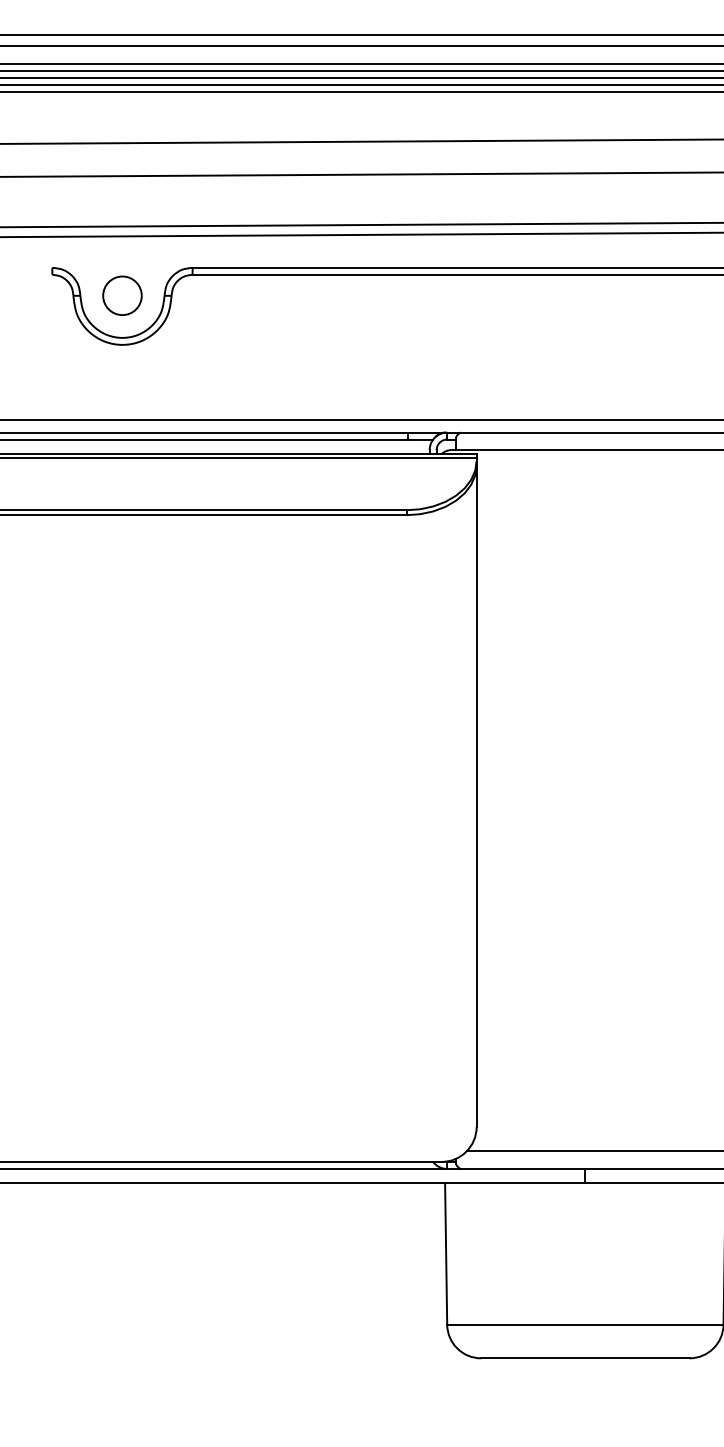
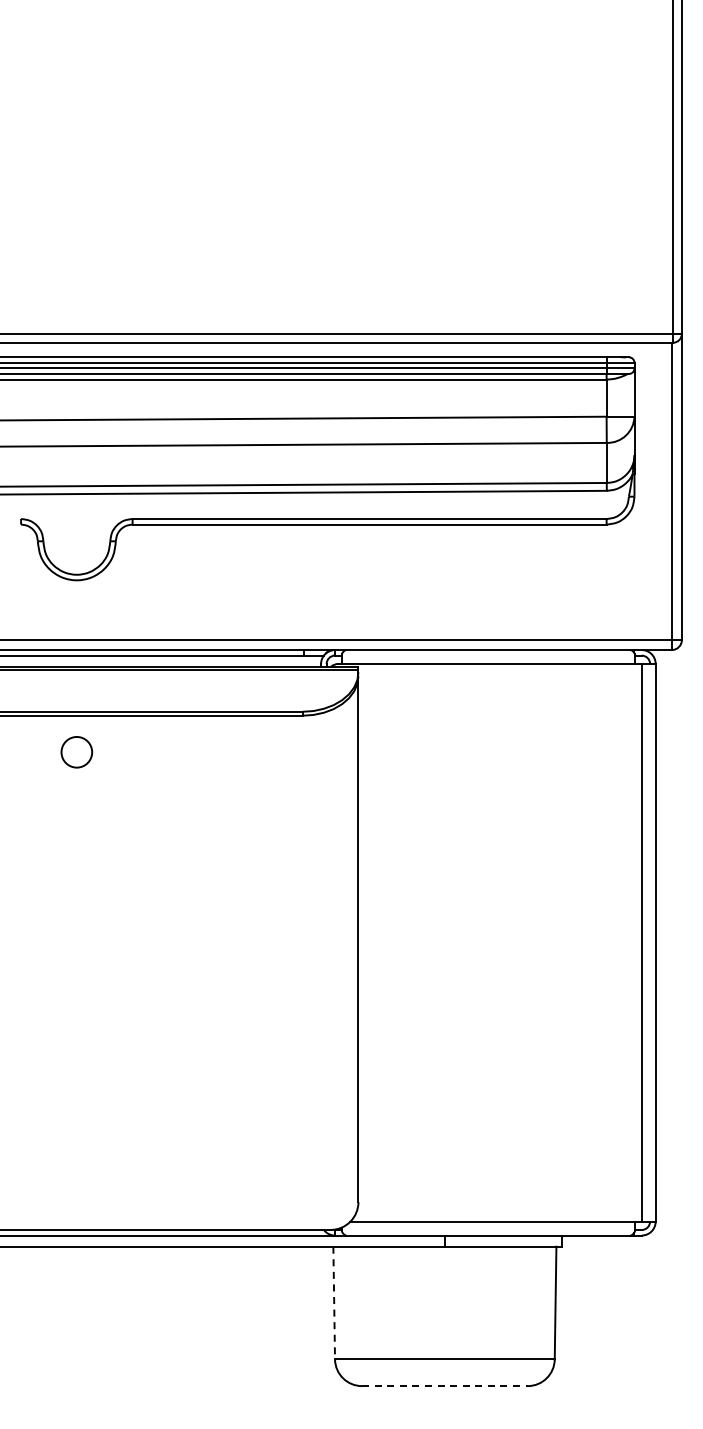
circle: (122, 296) -> (76, 752), moved
line: (446, 1254) -> (334, 1303), solid -> dashed
line: (584, 1358) -> (444, 1386), solid -> dashed

